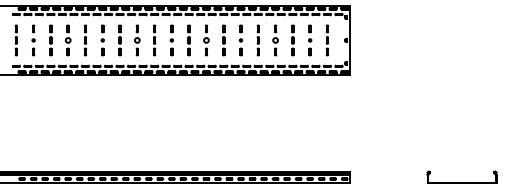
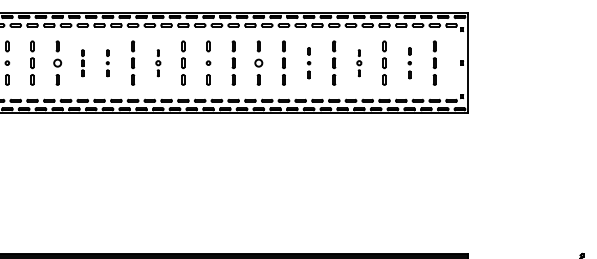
part: (85, 40) -> (82, 63), size x0.6
part: (102, 40) -> (107, 63), size x0.6
part: (137, 40) -> (158, 63), size x0.6
part: (240, 40) -> (308, 63), size x0.7
part: (275, 40) -> (359, 63), size x0.6
part: (310, 40) -> (410, 63), size x0.7

